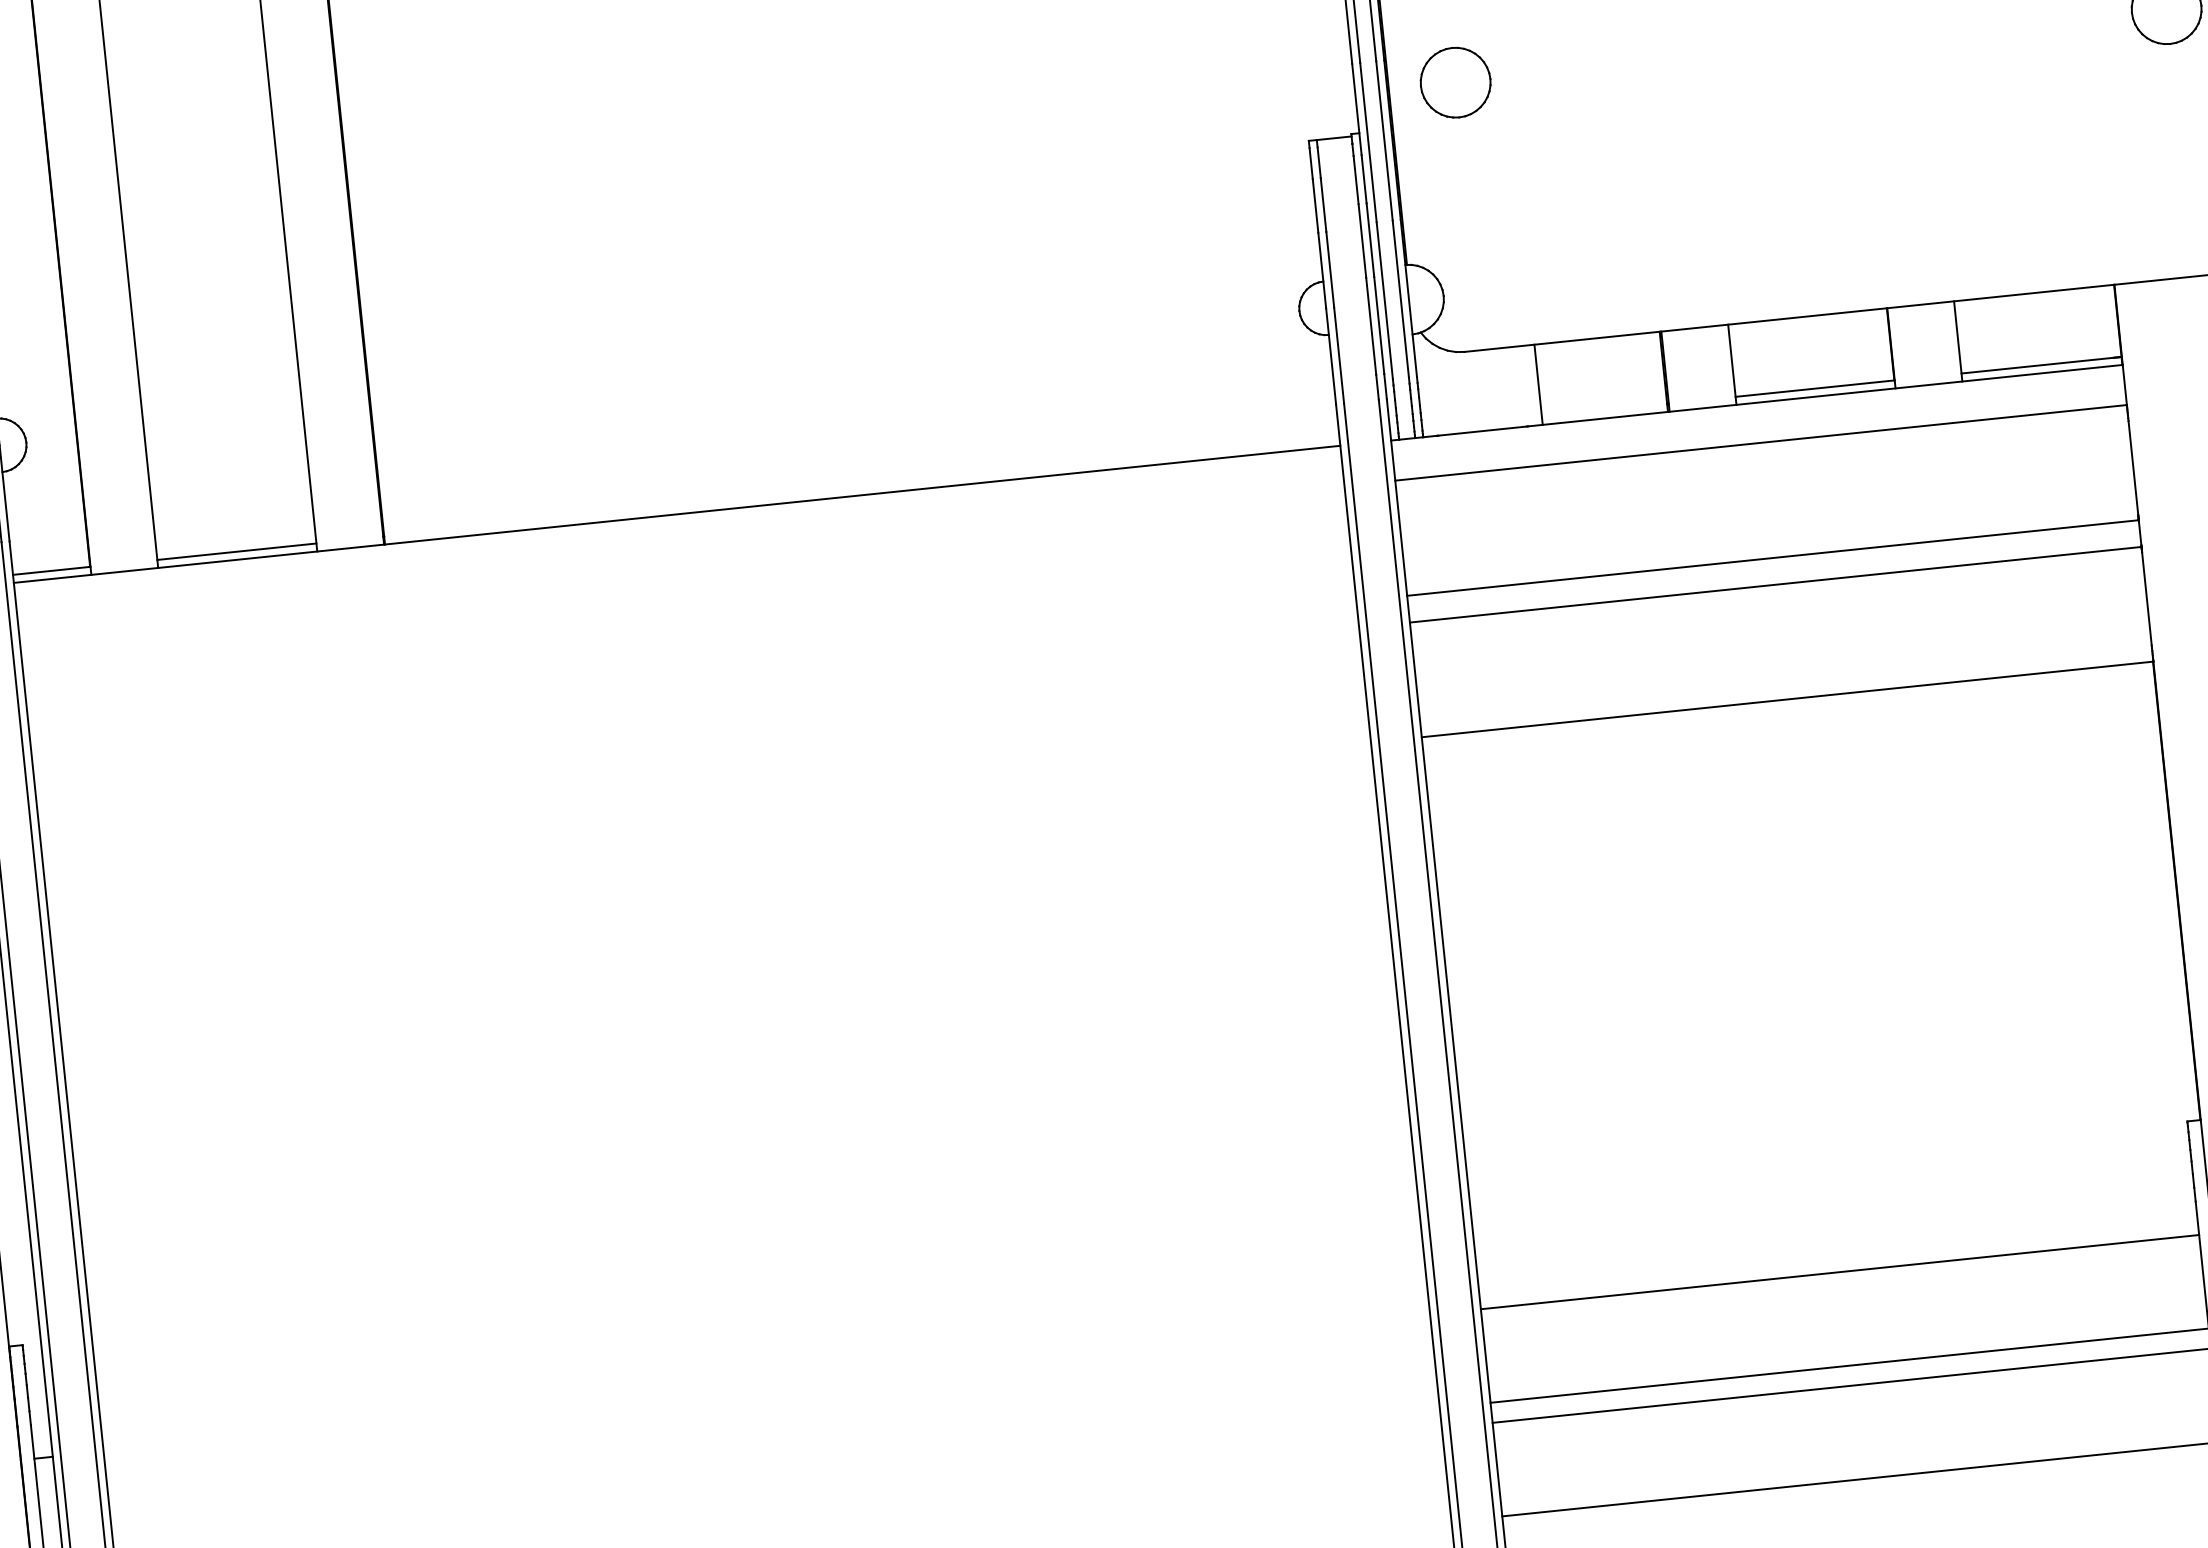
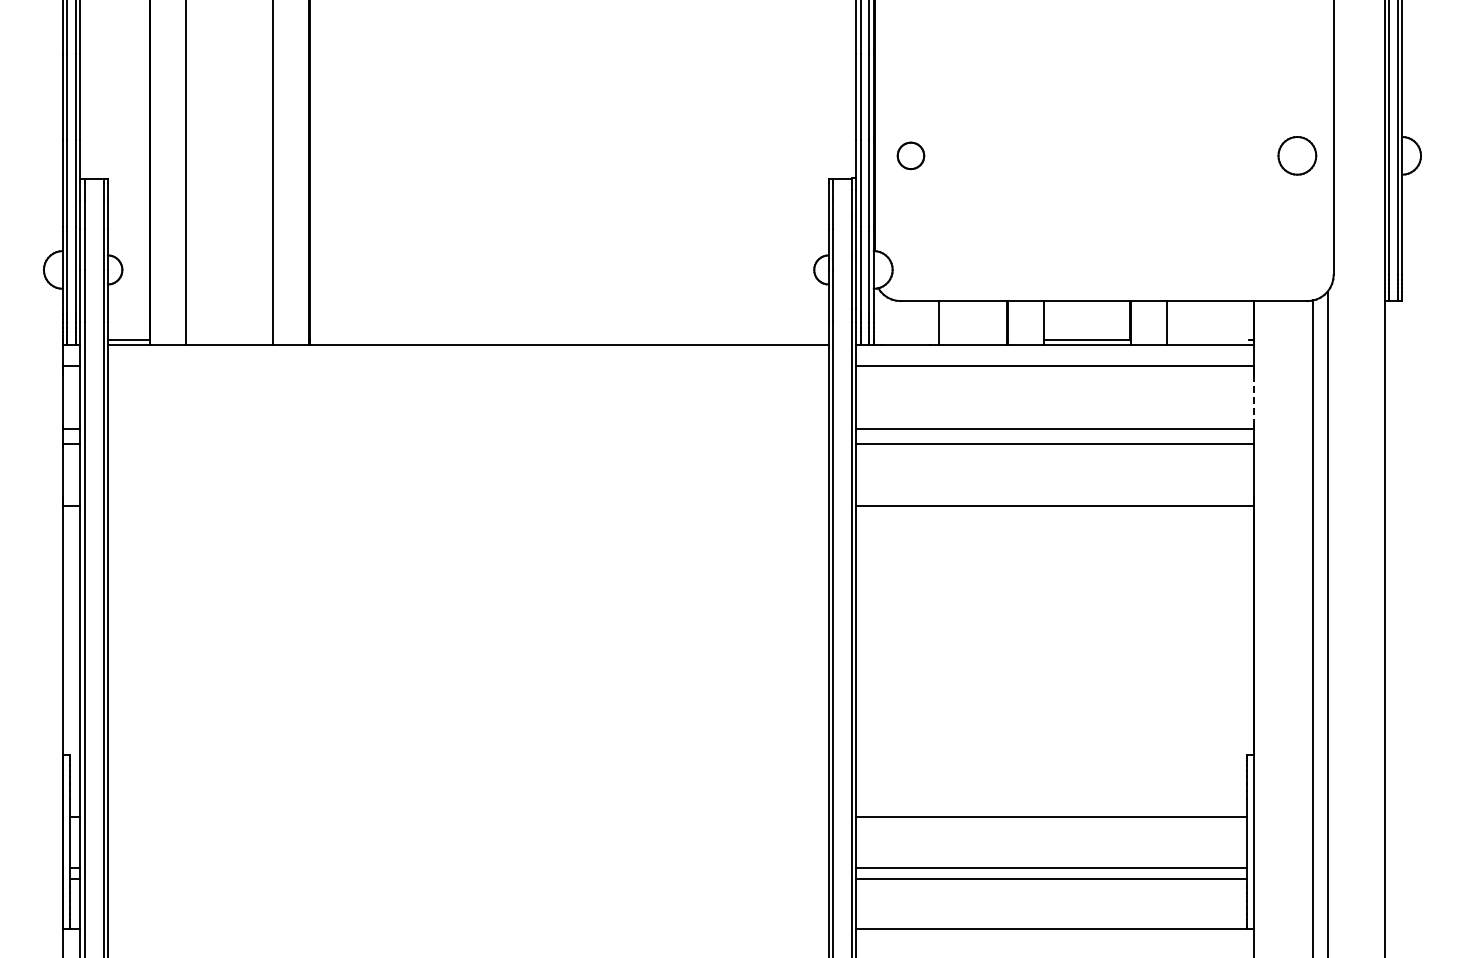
part: (1454, 82) -> (910, 155), size x0.7
line: (2036, 366) -> (1207, 340), removed
line: (2132, 469) -> (1253, 401), solid -> dashed
line: (236, 552) -> (229, 340), removed

